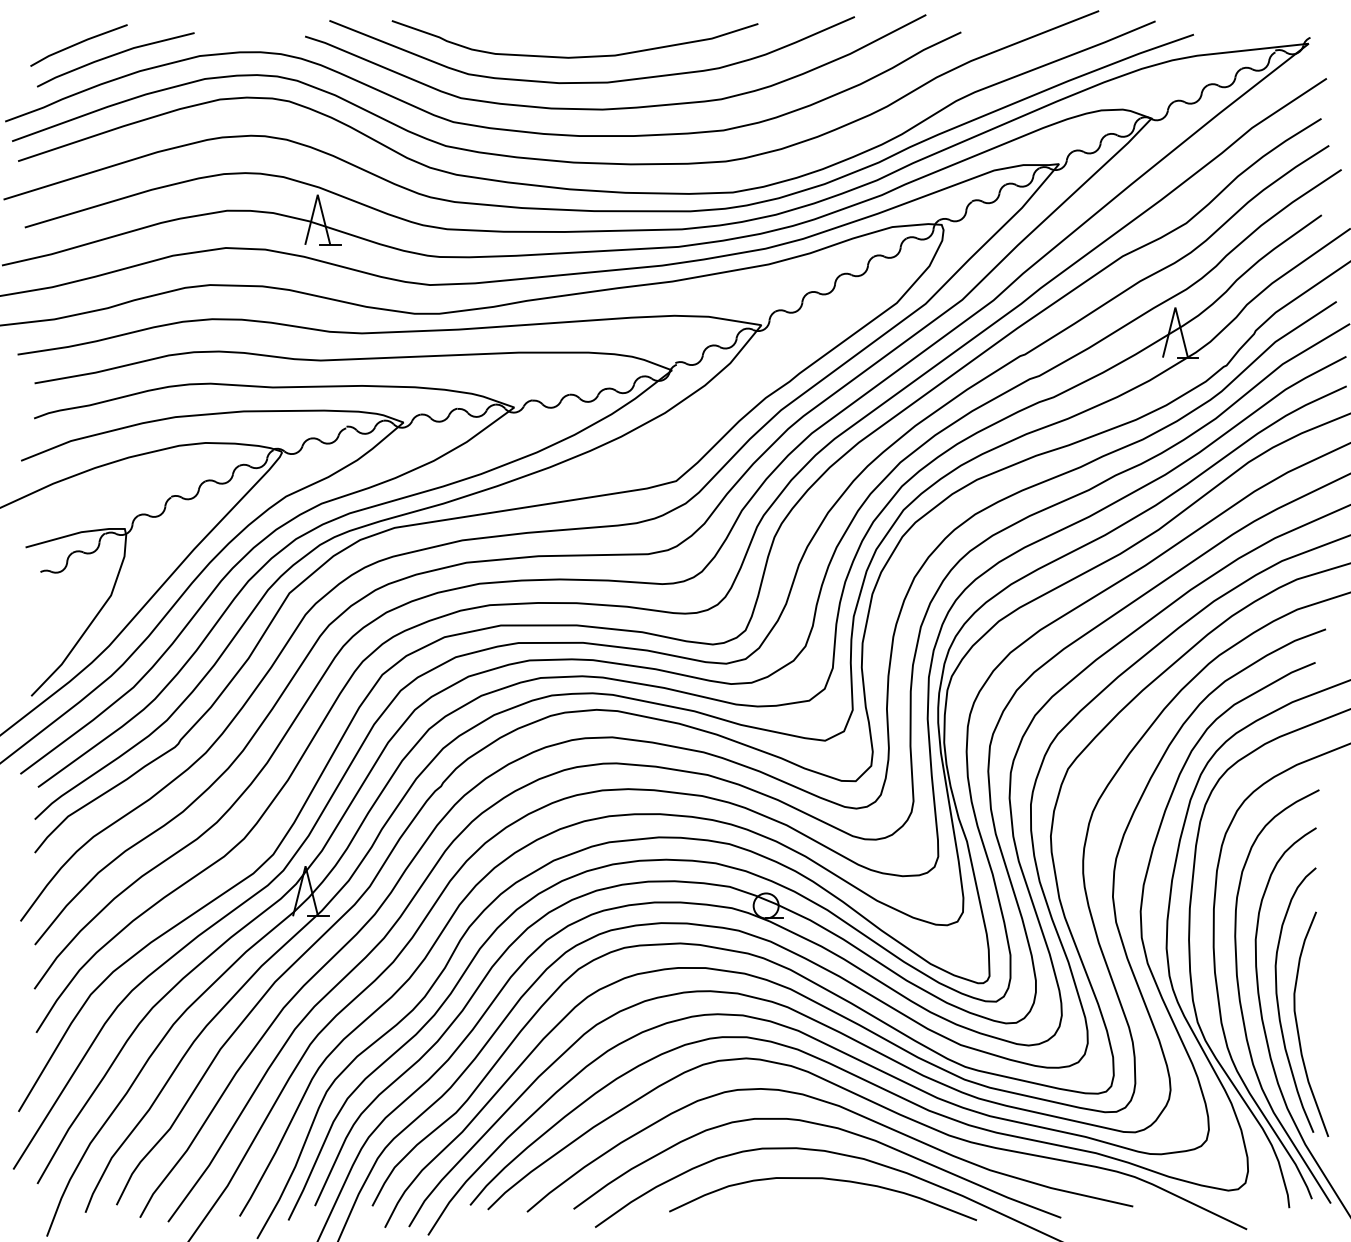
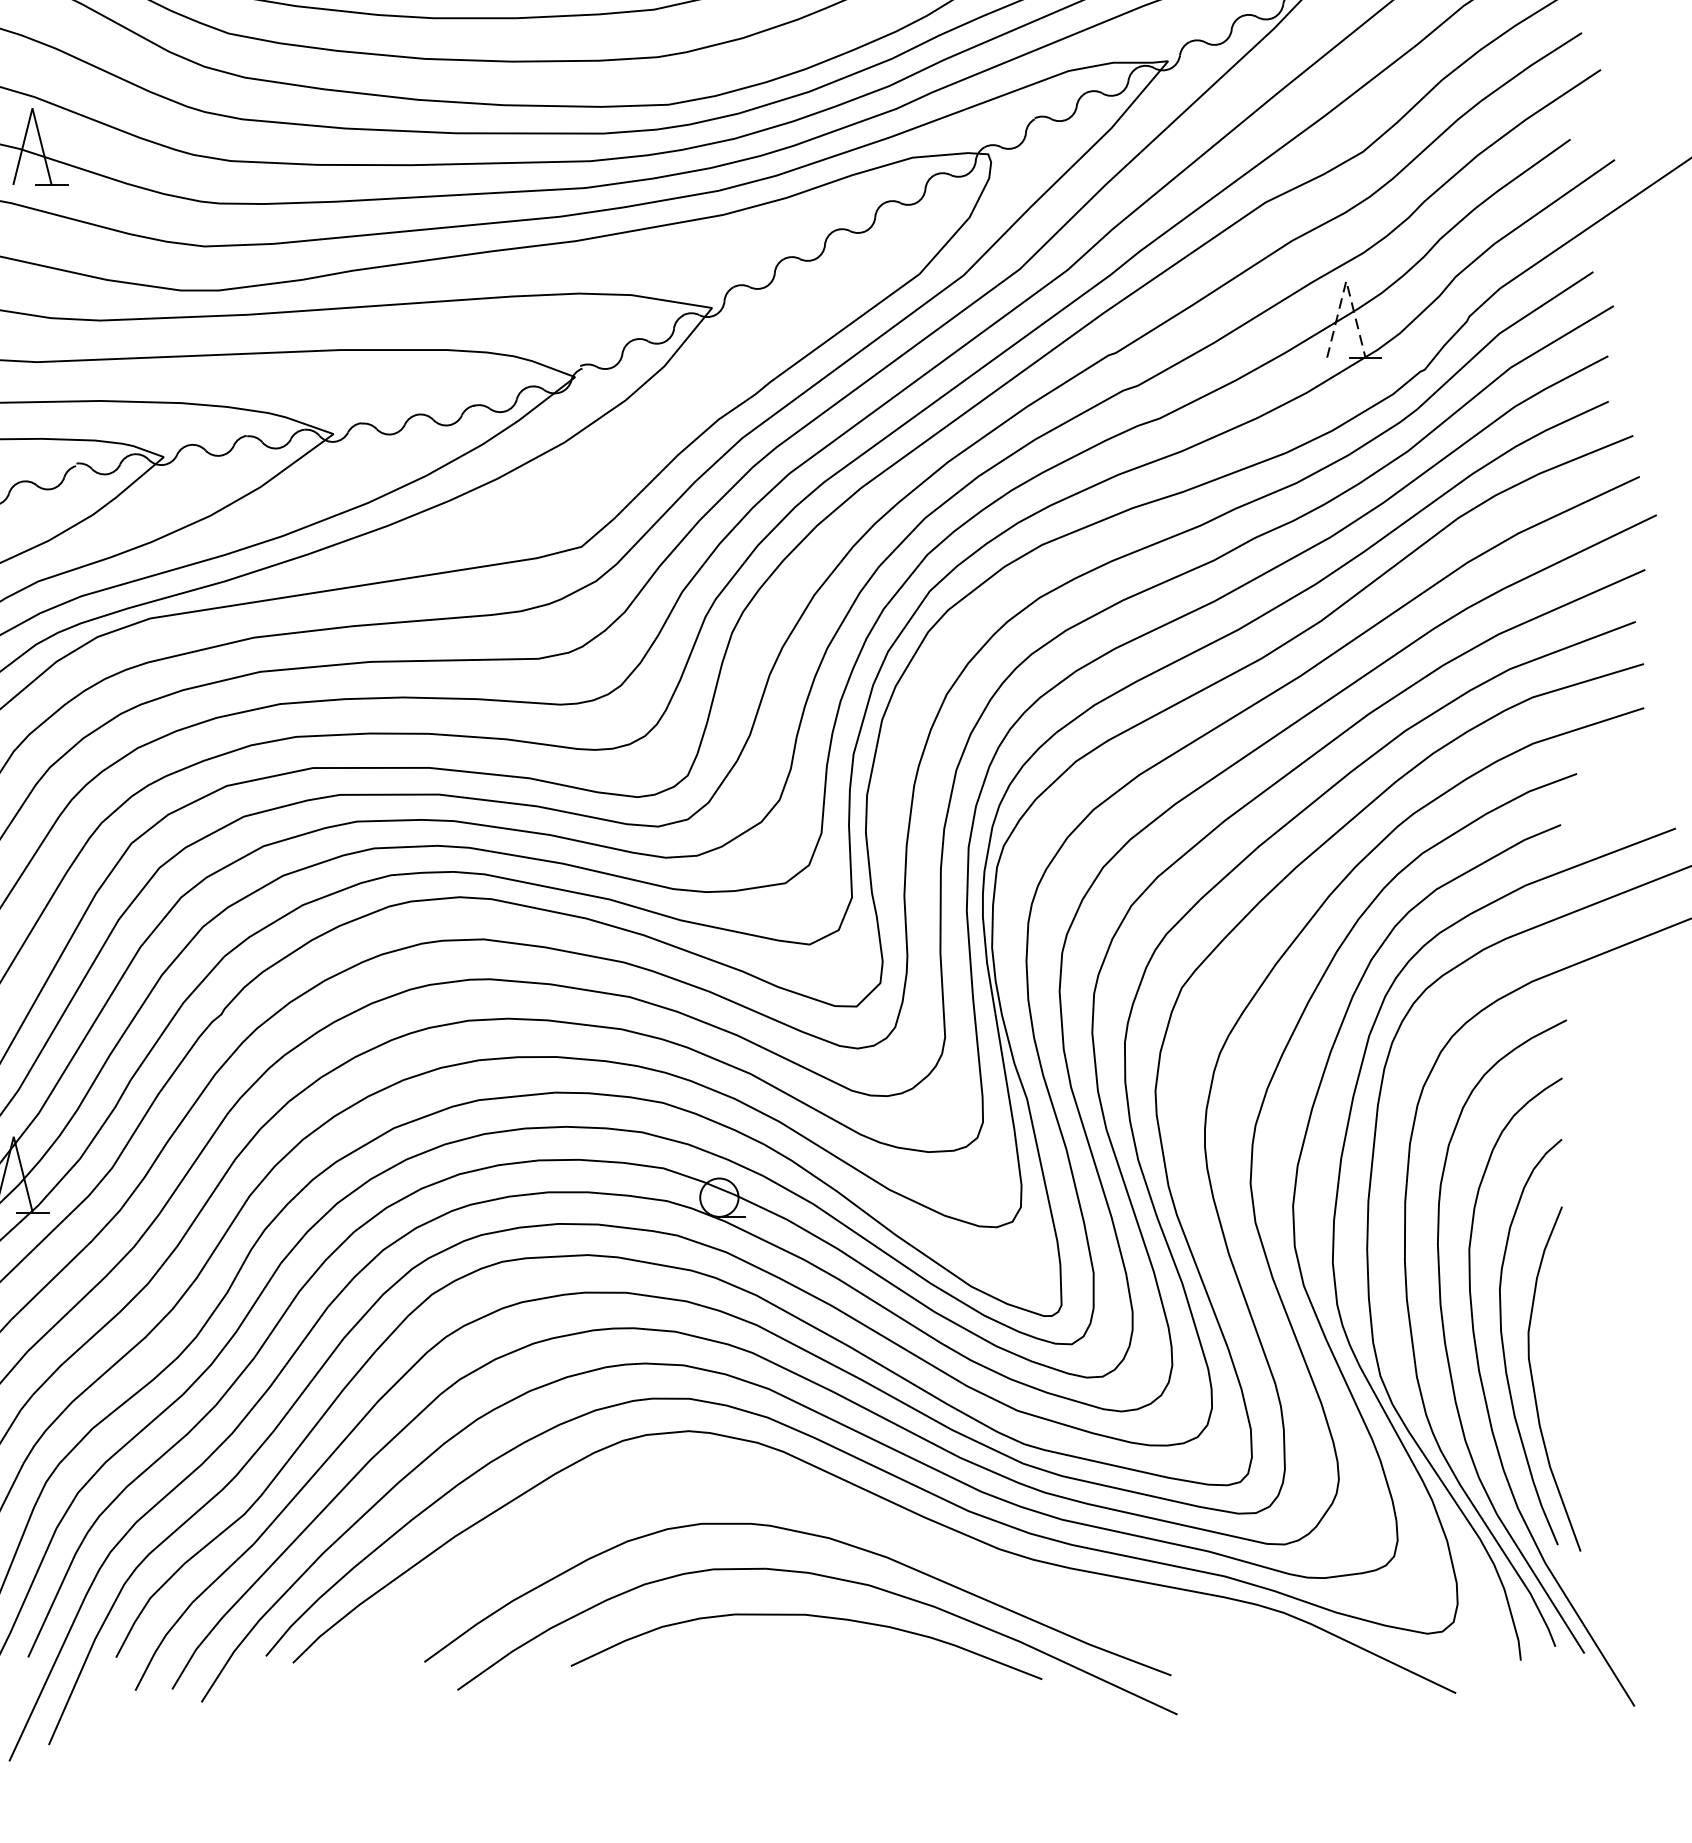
line: (1175, 307) -> (1346, 280), solid -> dashed
curve: (848, 1111) -> (845, 1512), removed

